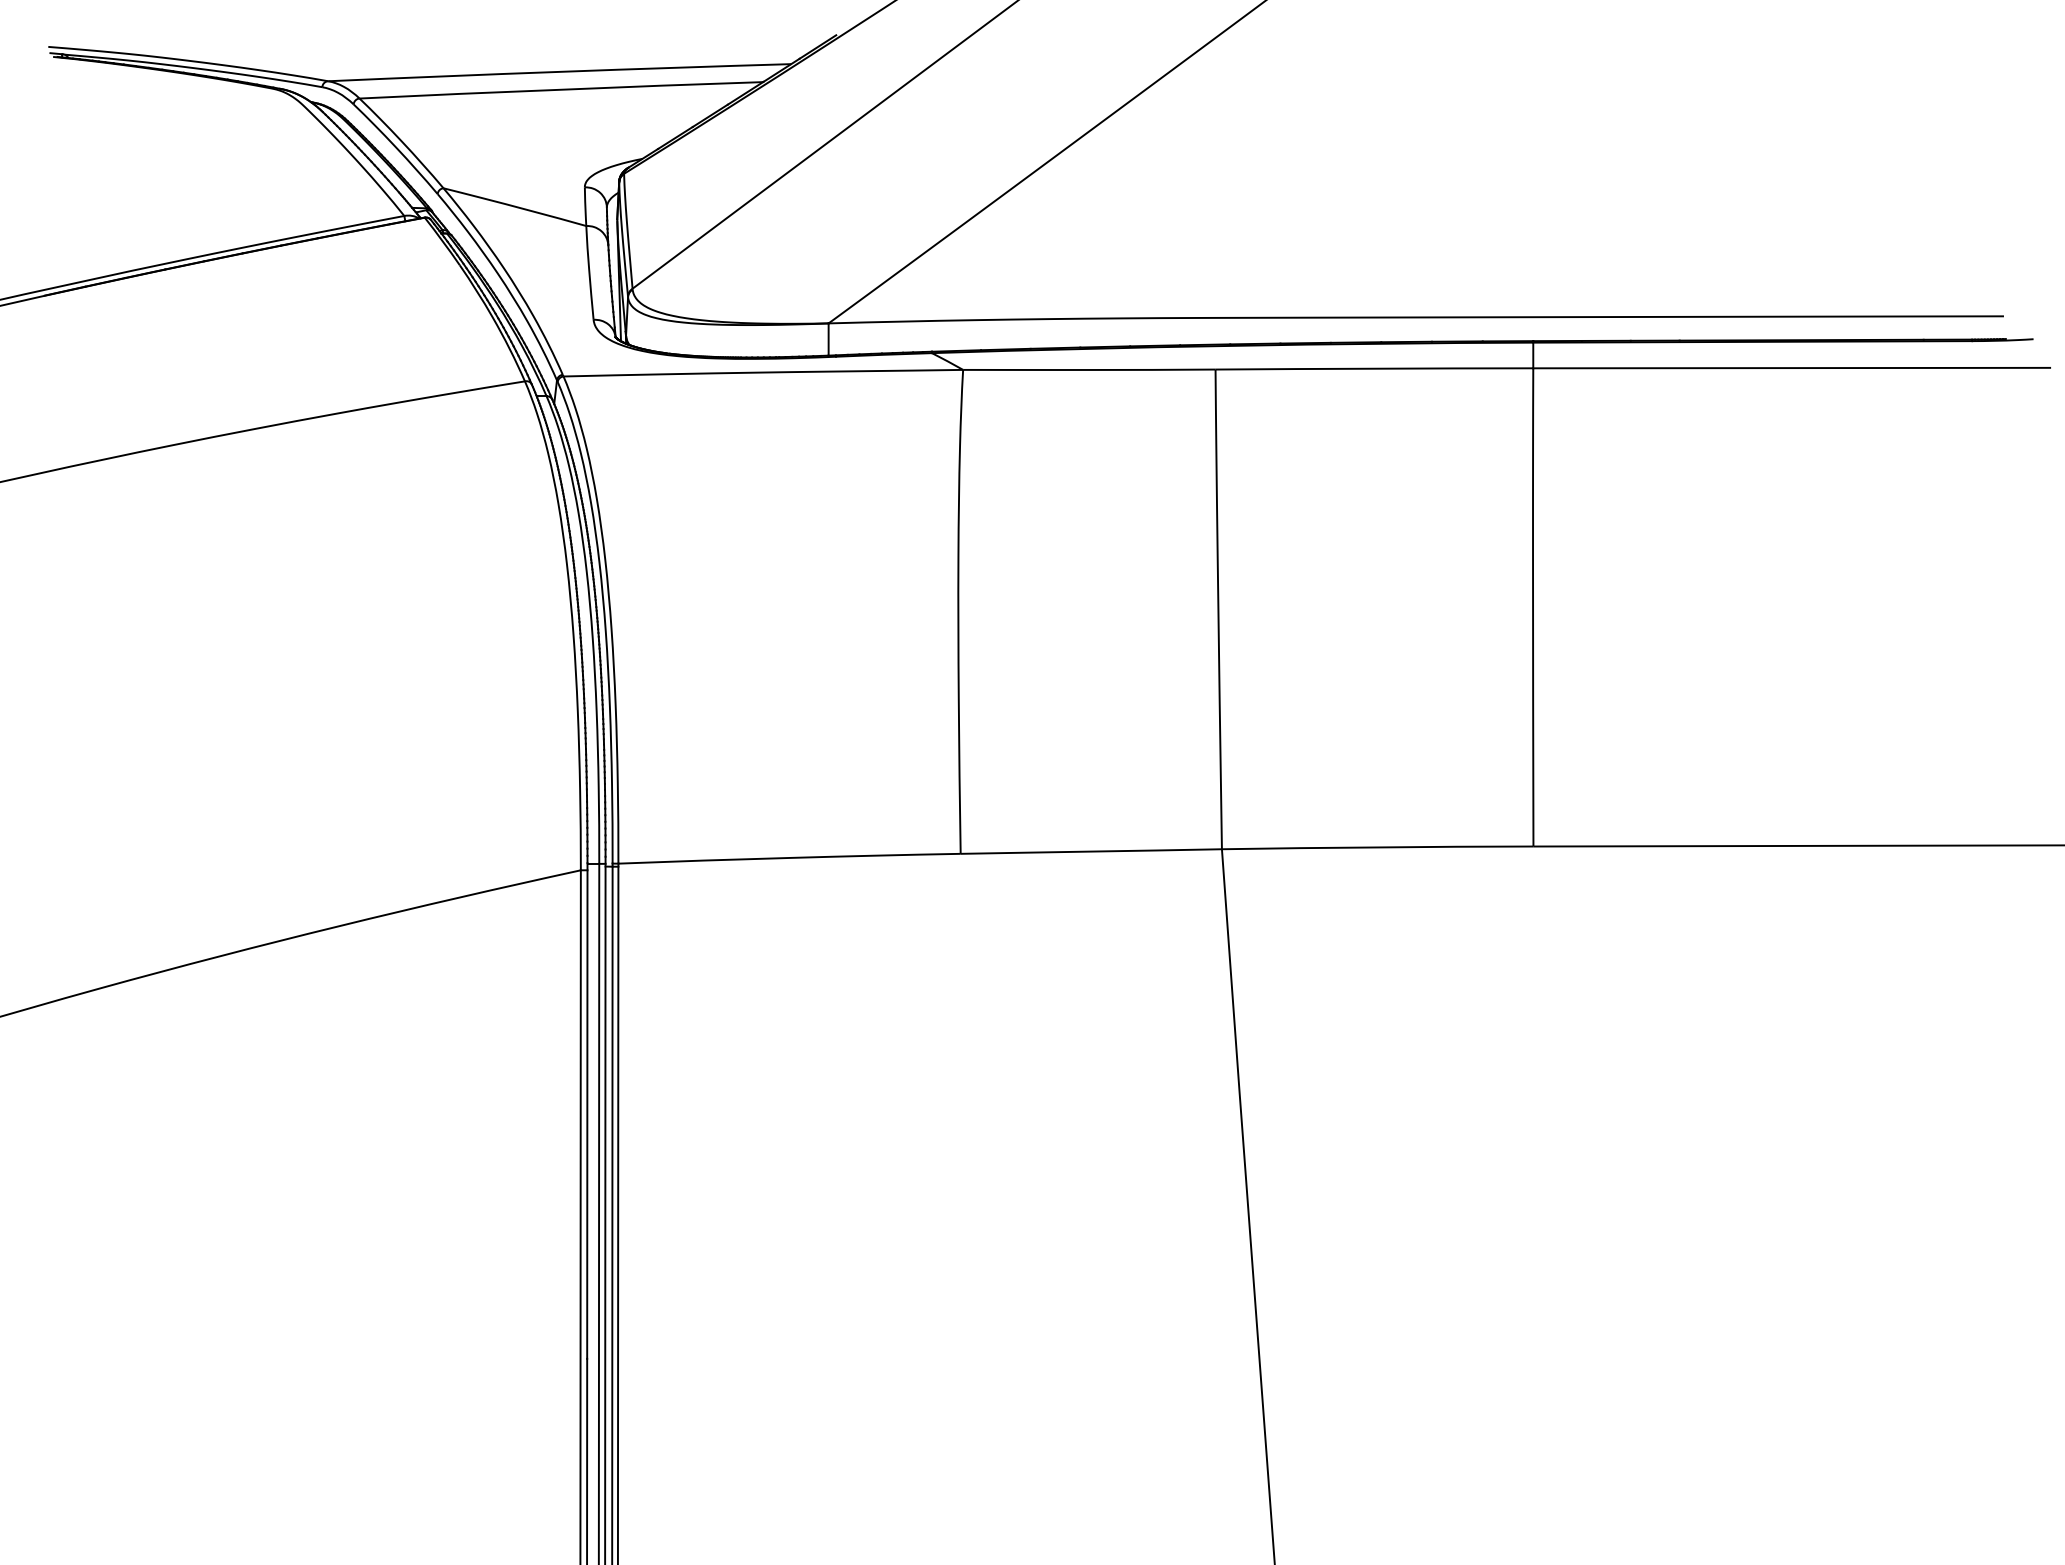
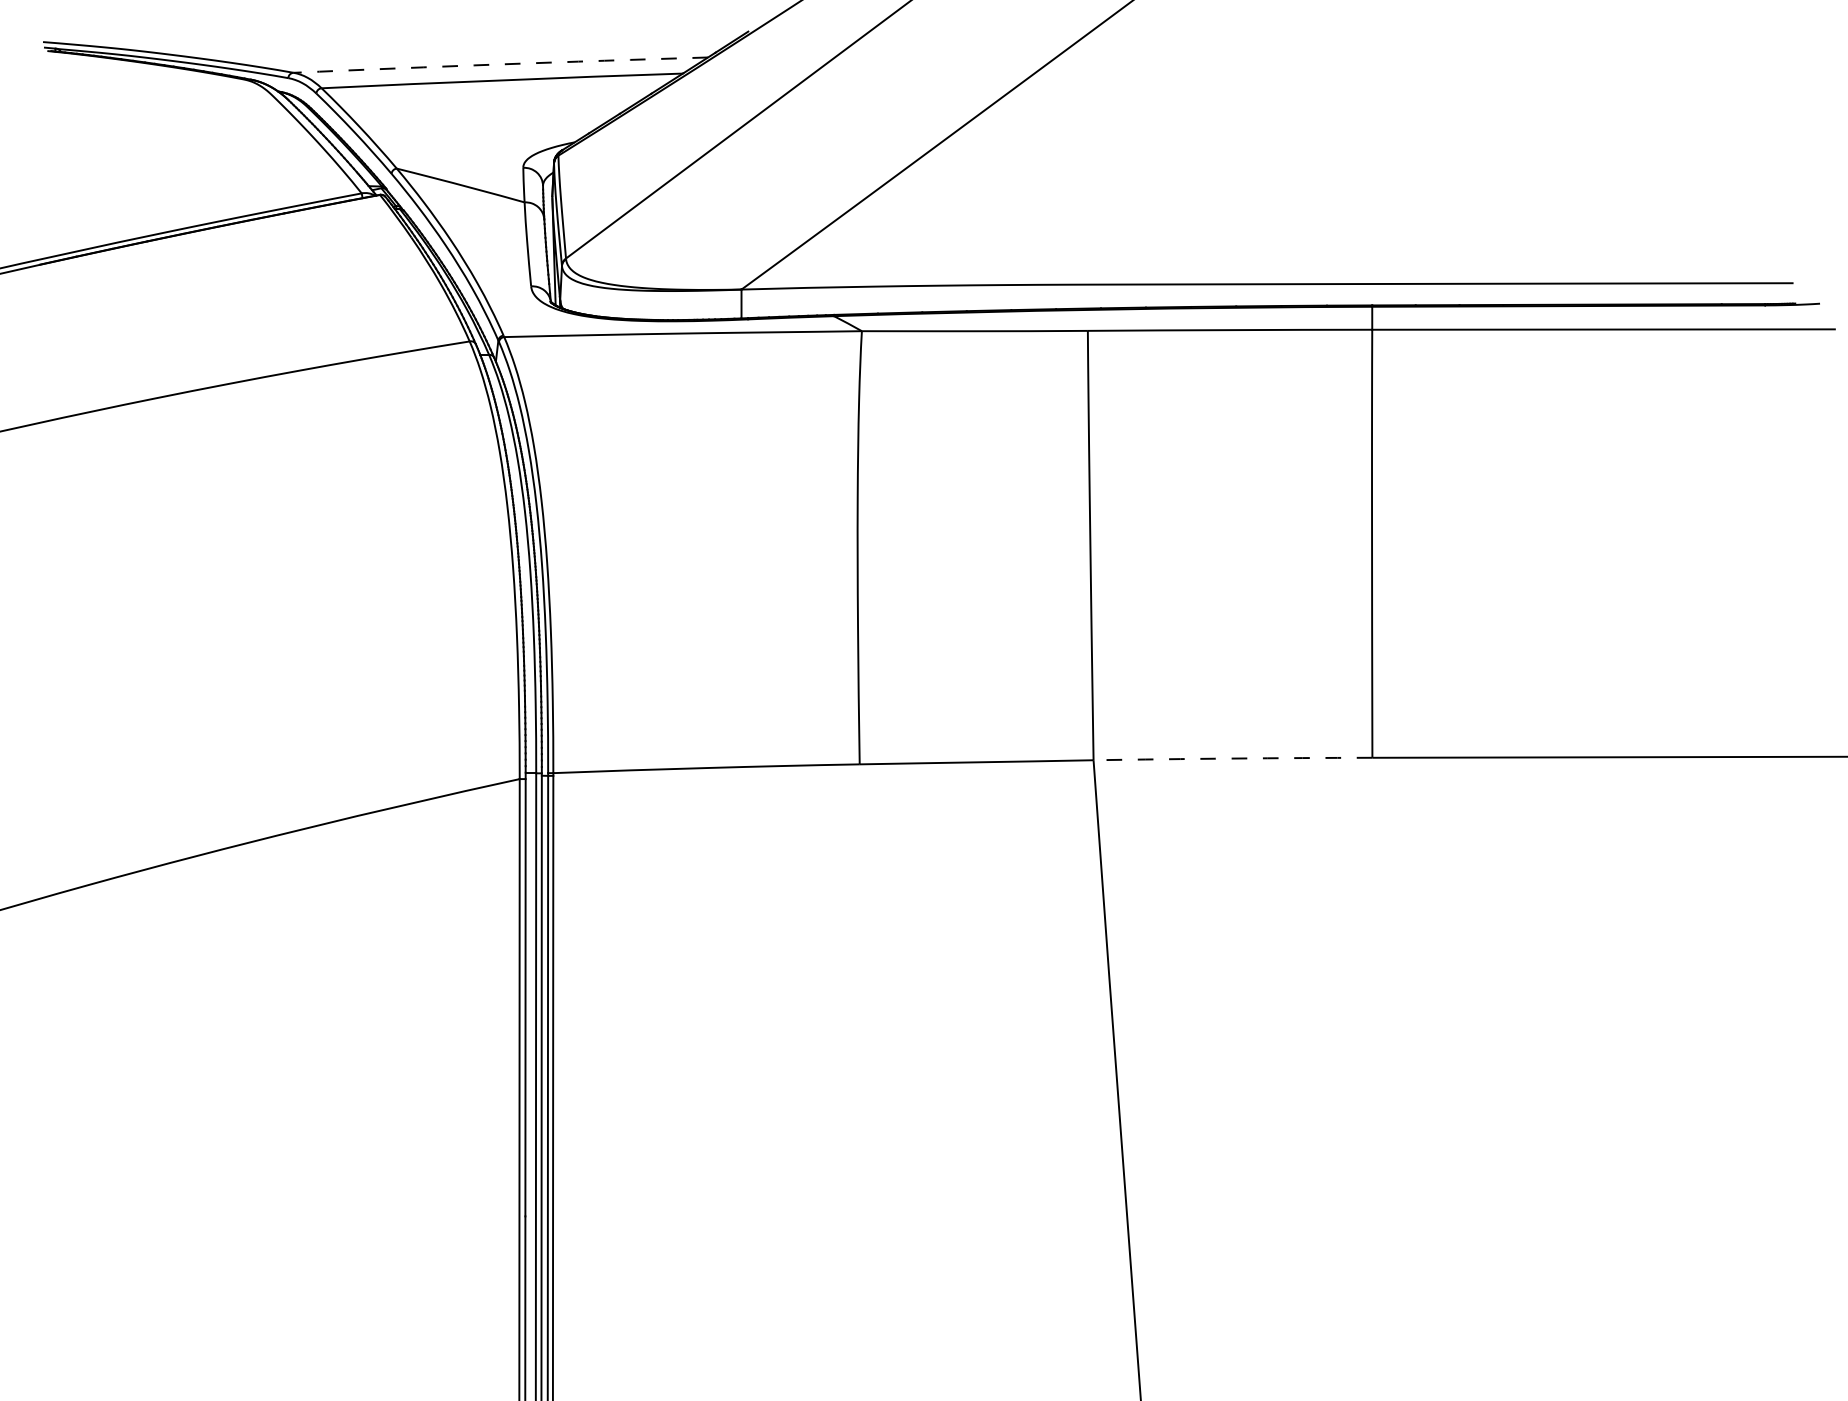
arc: (559, 71) -> (500, 64), solid -> dashed
arc: (1377, 847) -> (1232, 758), solid -> dashed

